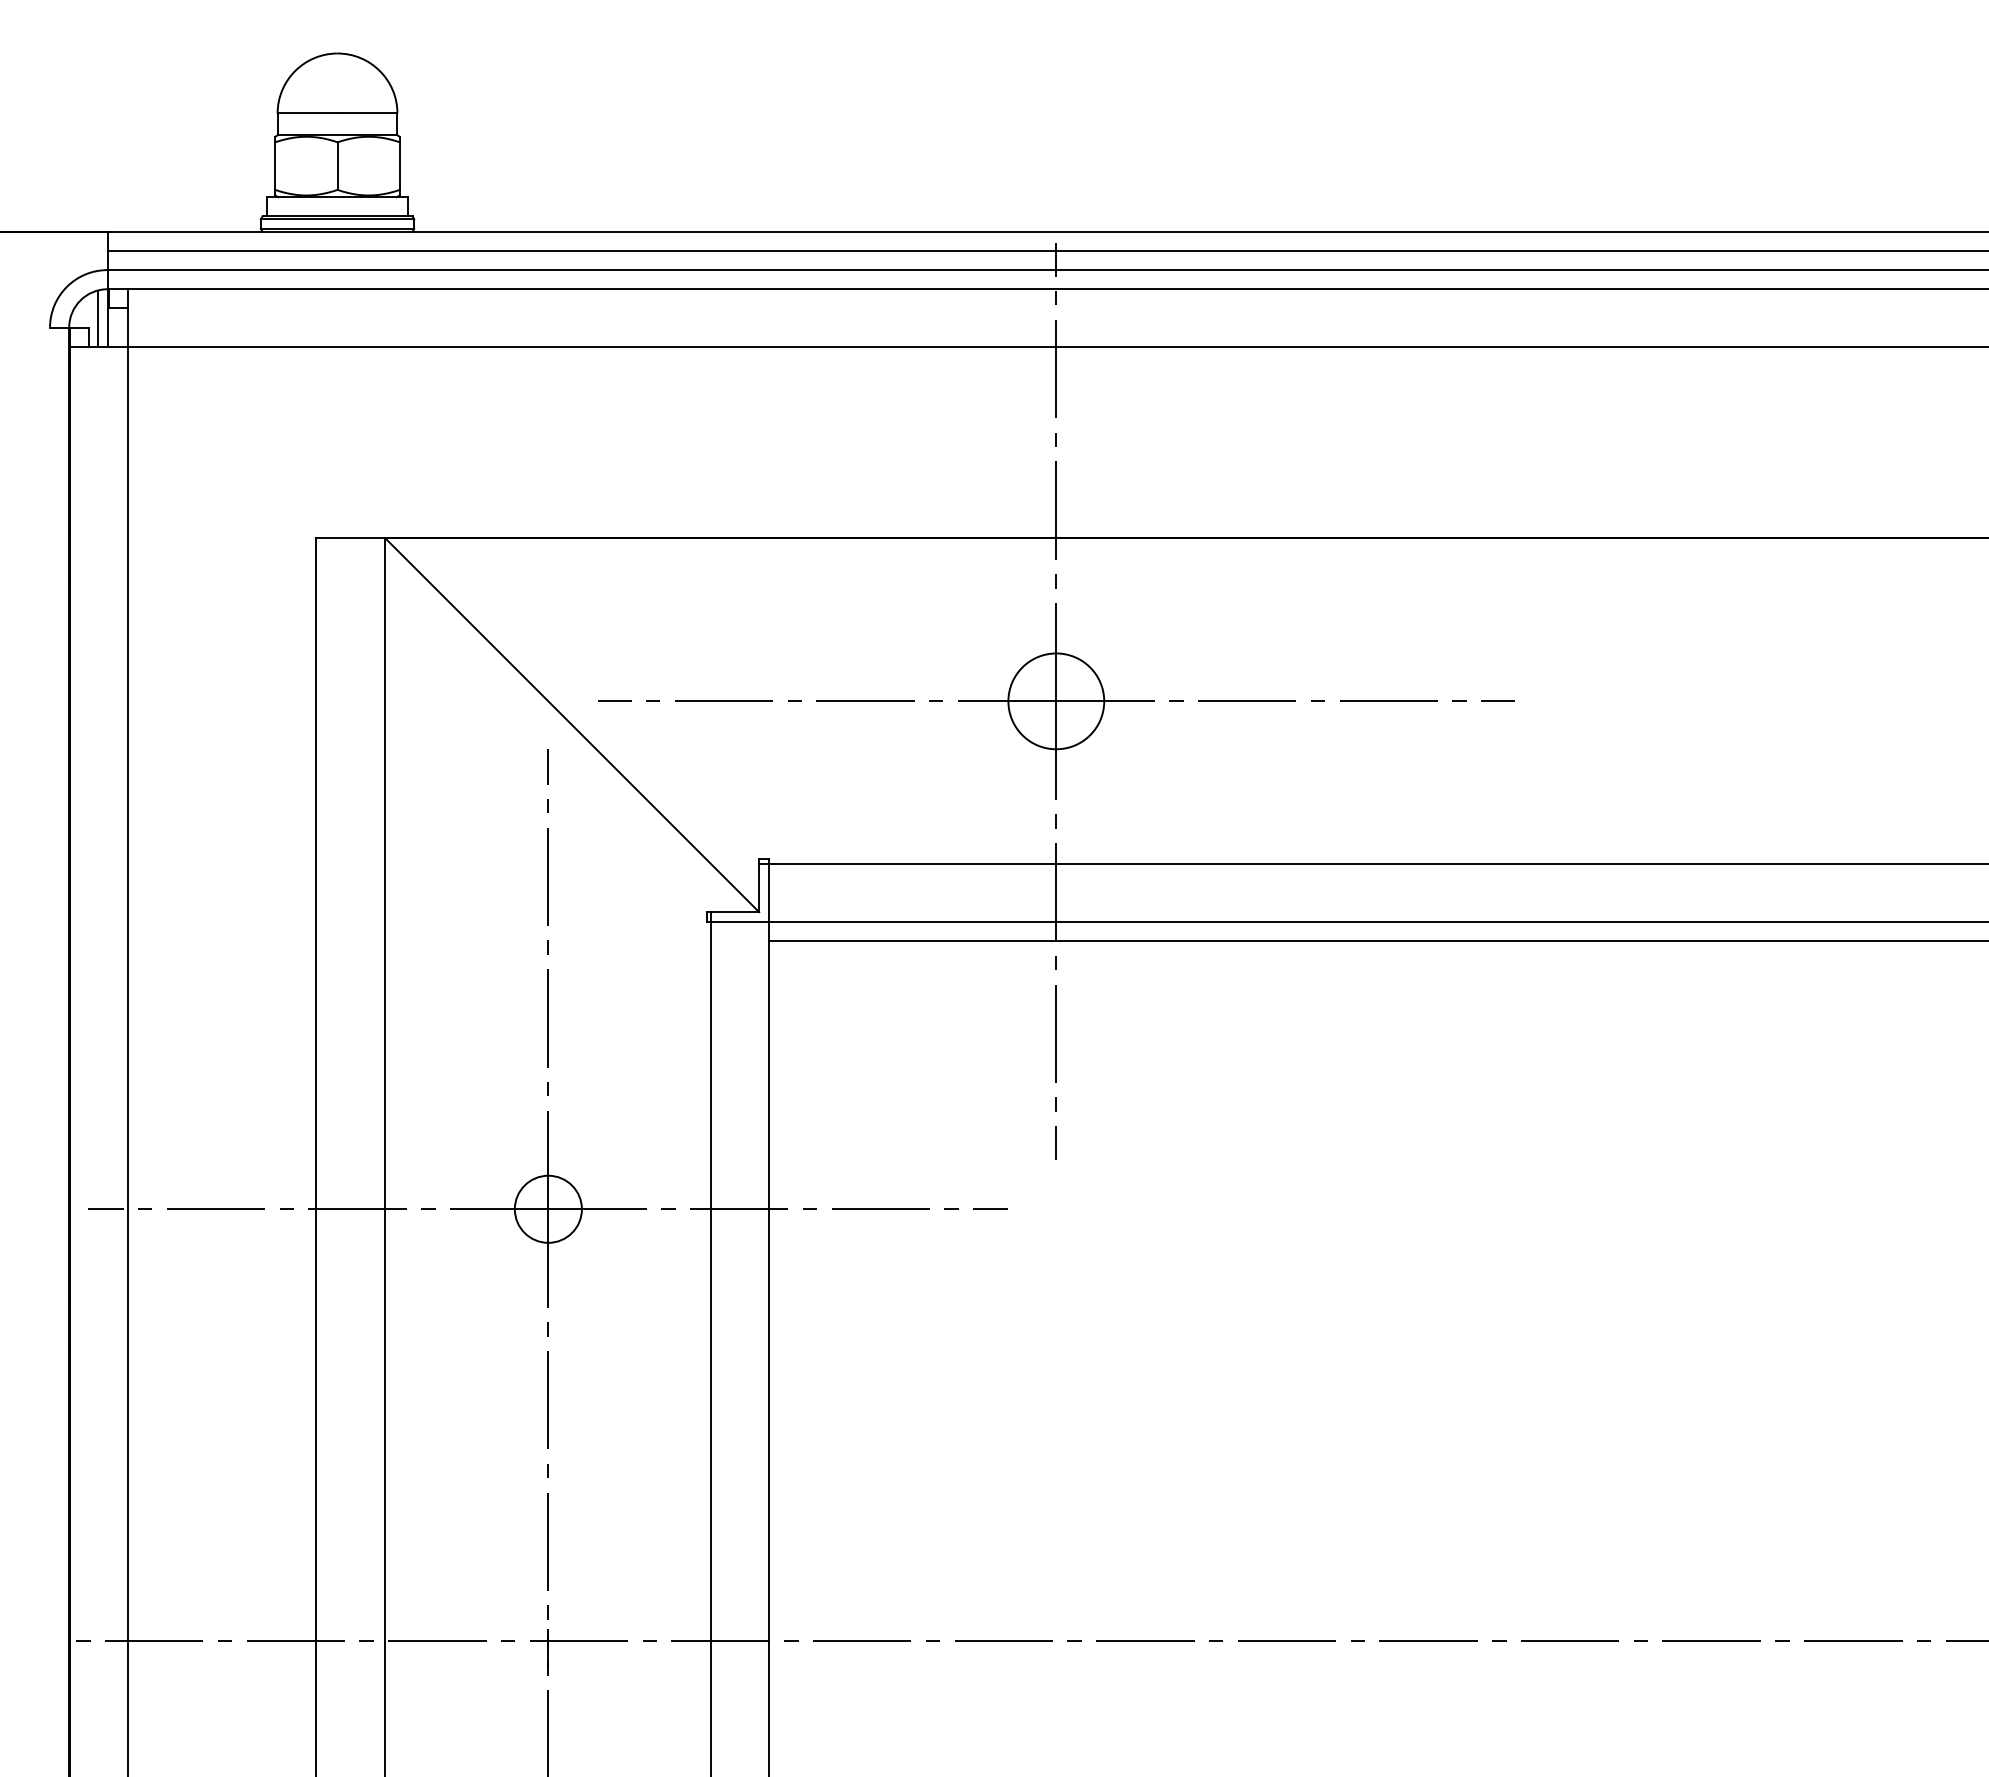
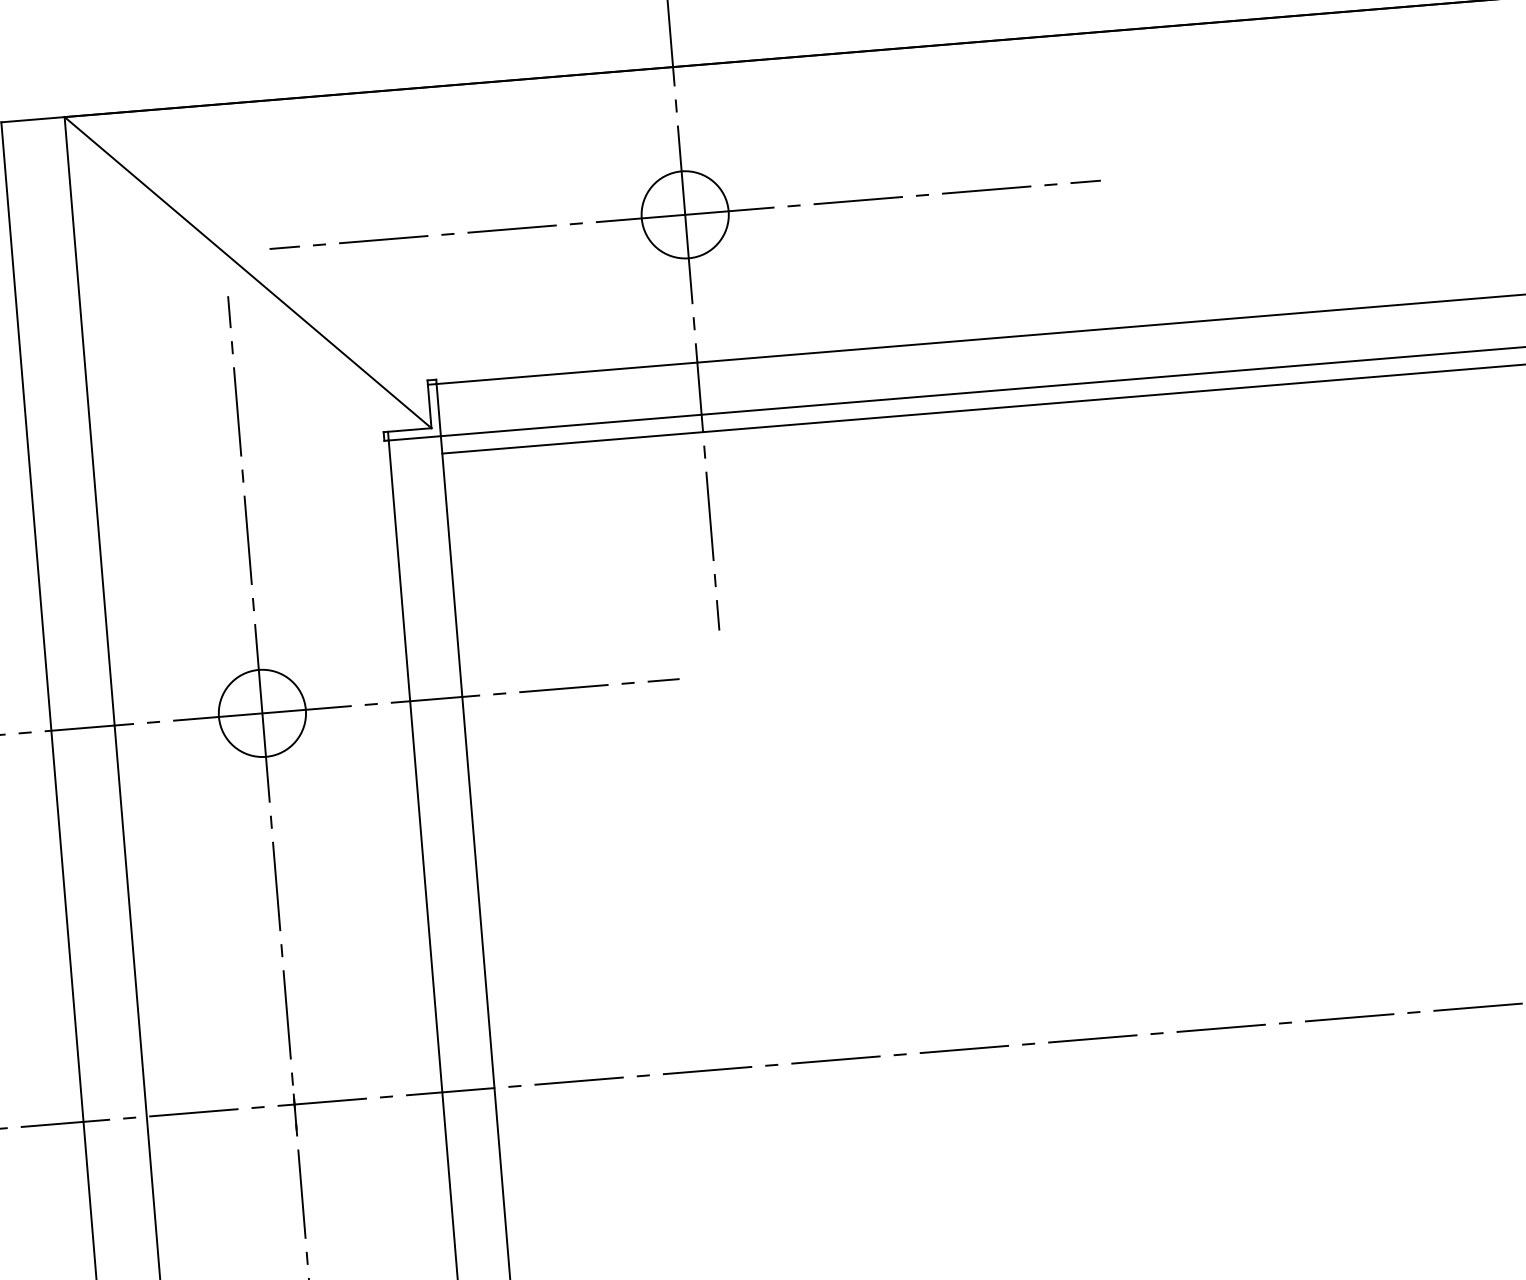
circle: (548, 1209) -> (262, 713), size x1.43

